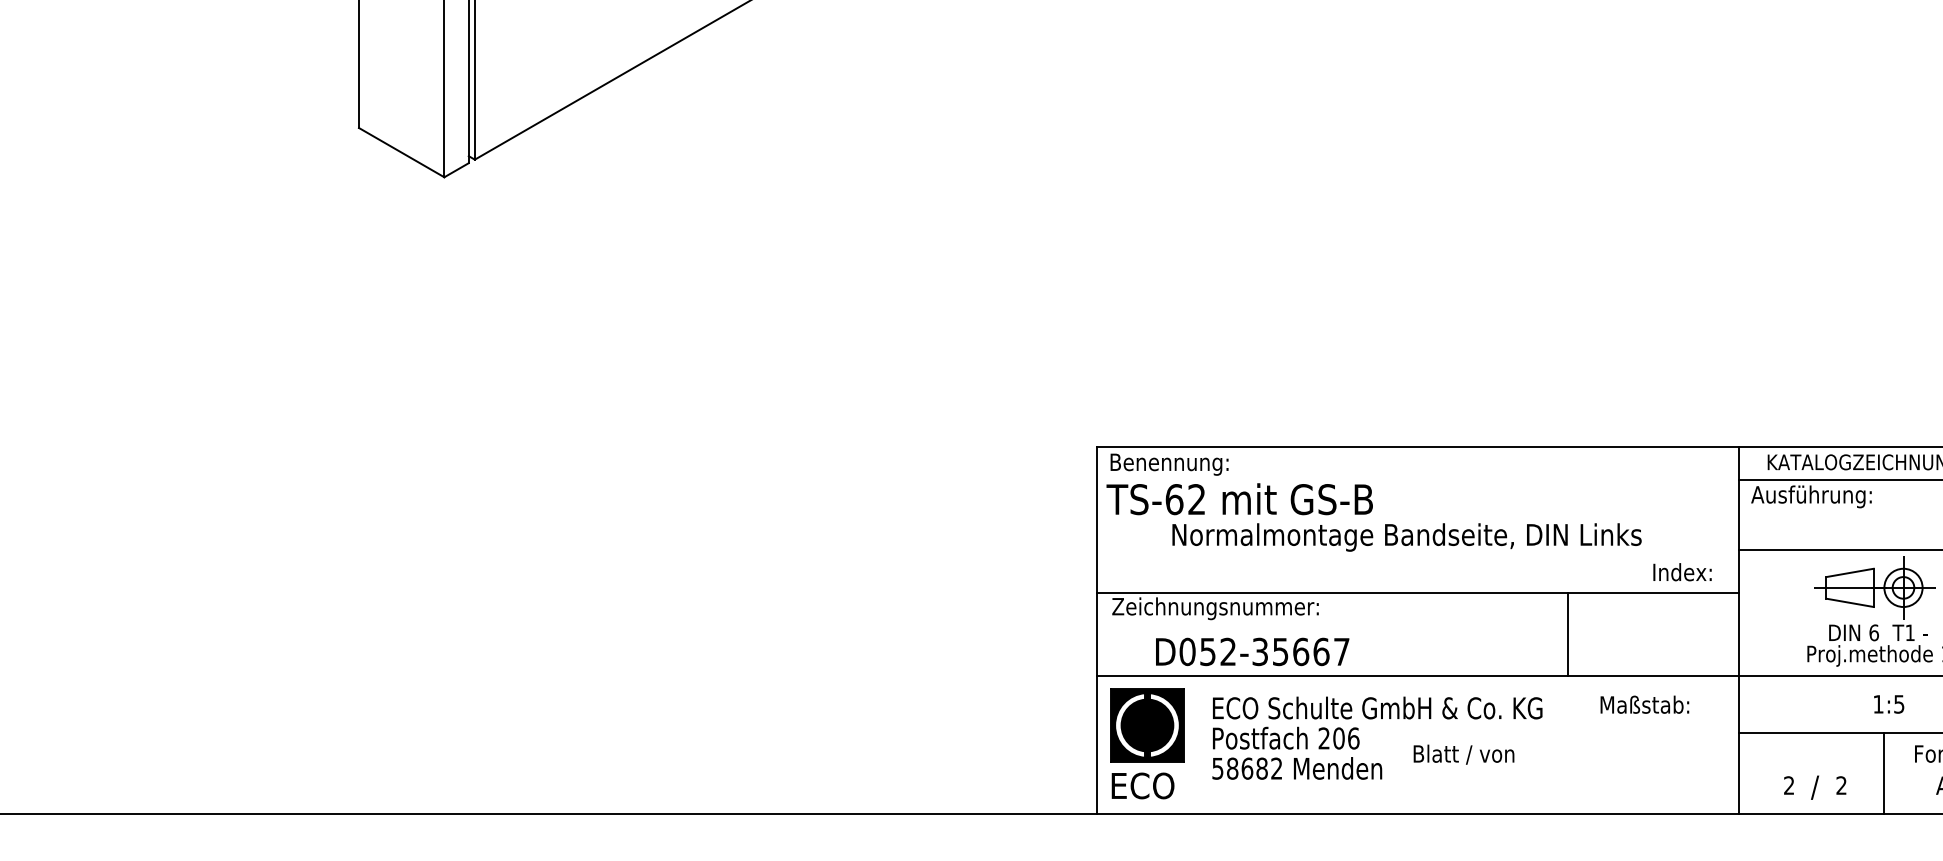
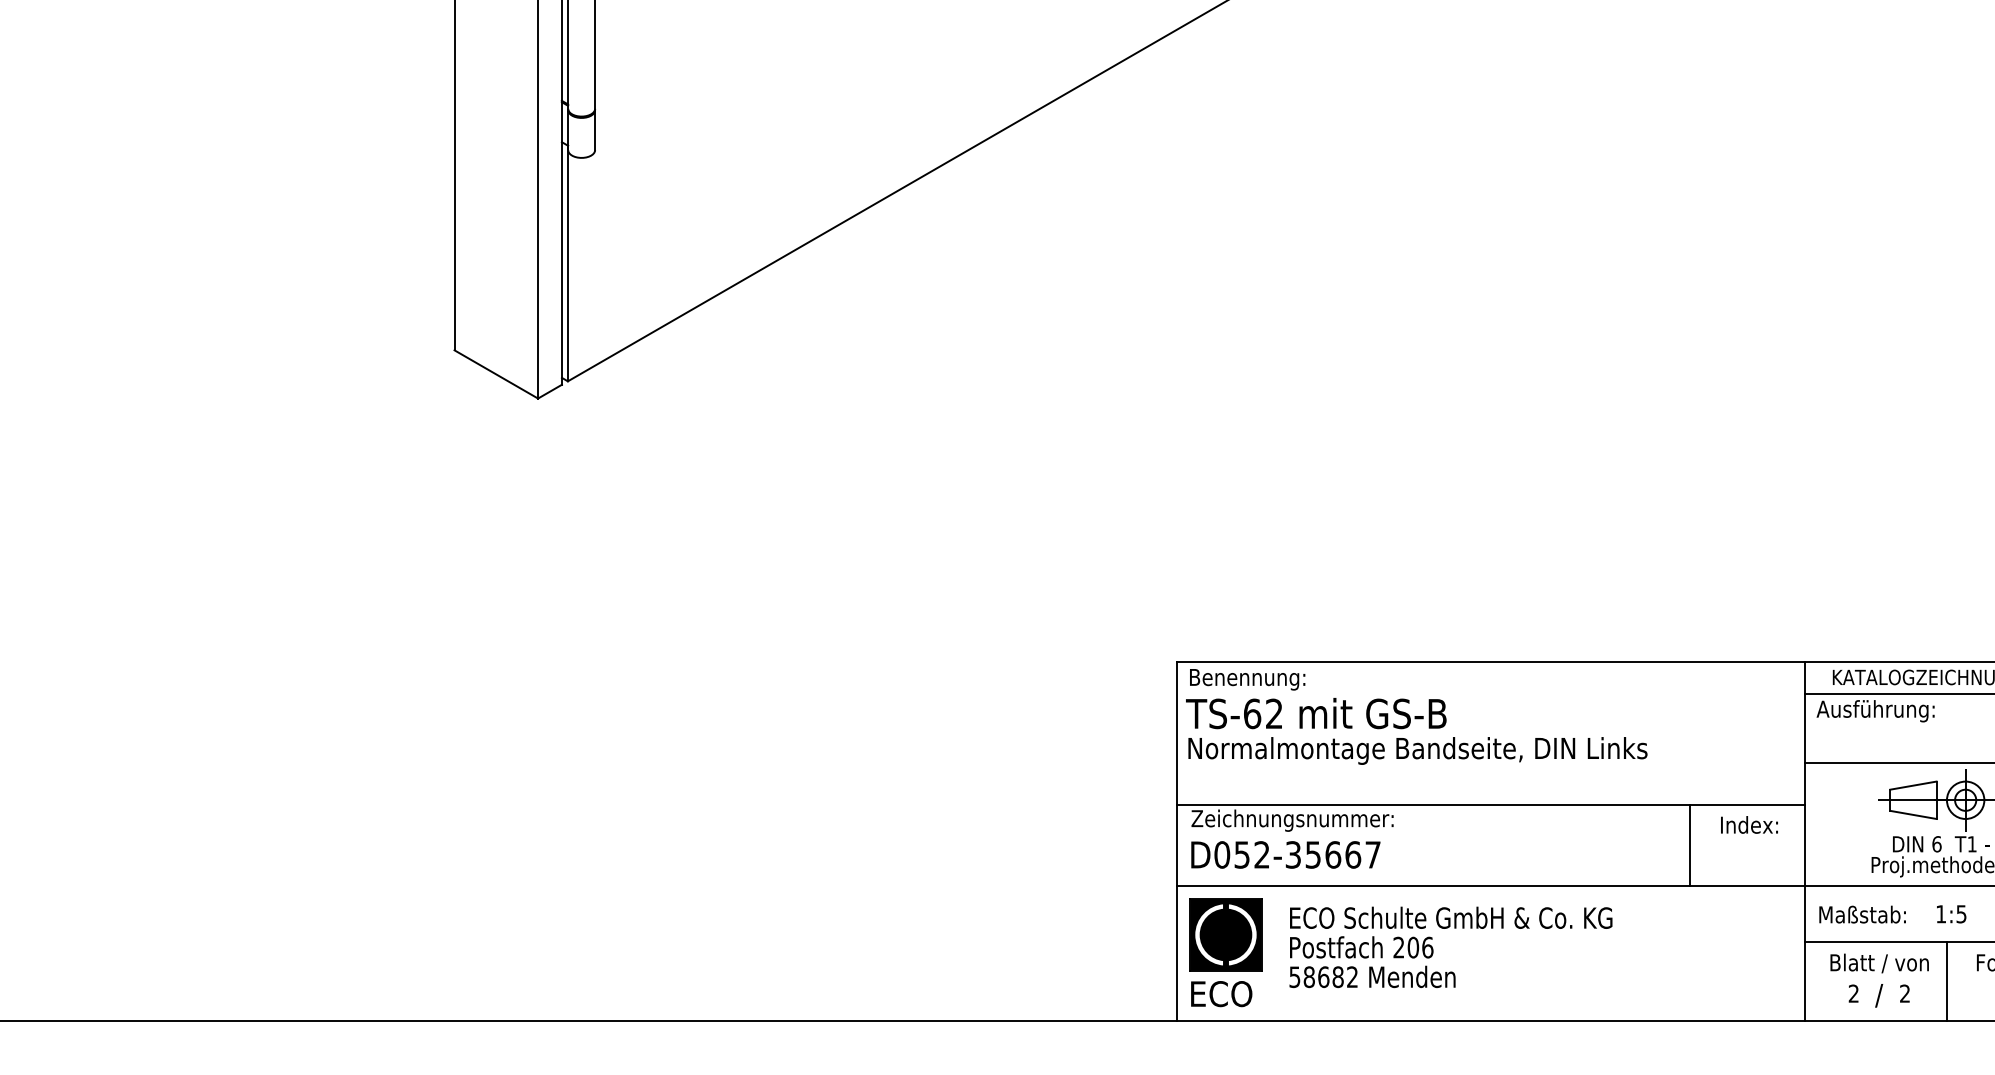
text: (1406, 537) -> (1417, 750), moved
text: (1682, 571) -> (1749, 824), moved
line: (1568, 634) -> (1689, 845), moved
text: (1252, 651) -> (1285, 854), moved
text: (1644, 704) -> (1862, 914), moved
text: (1463, 754) -> (1879, 963), moved

